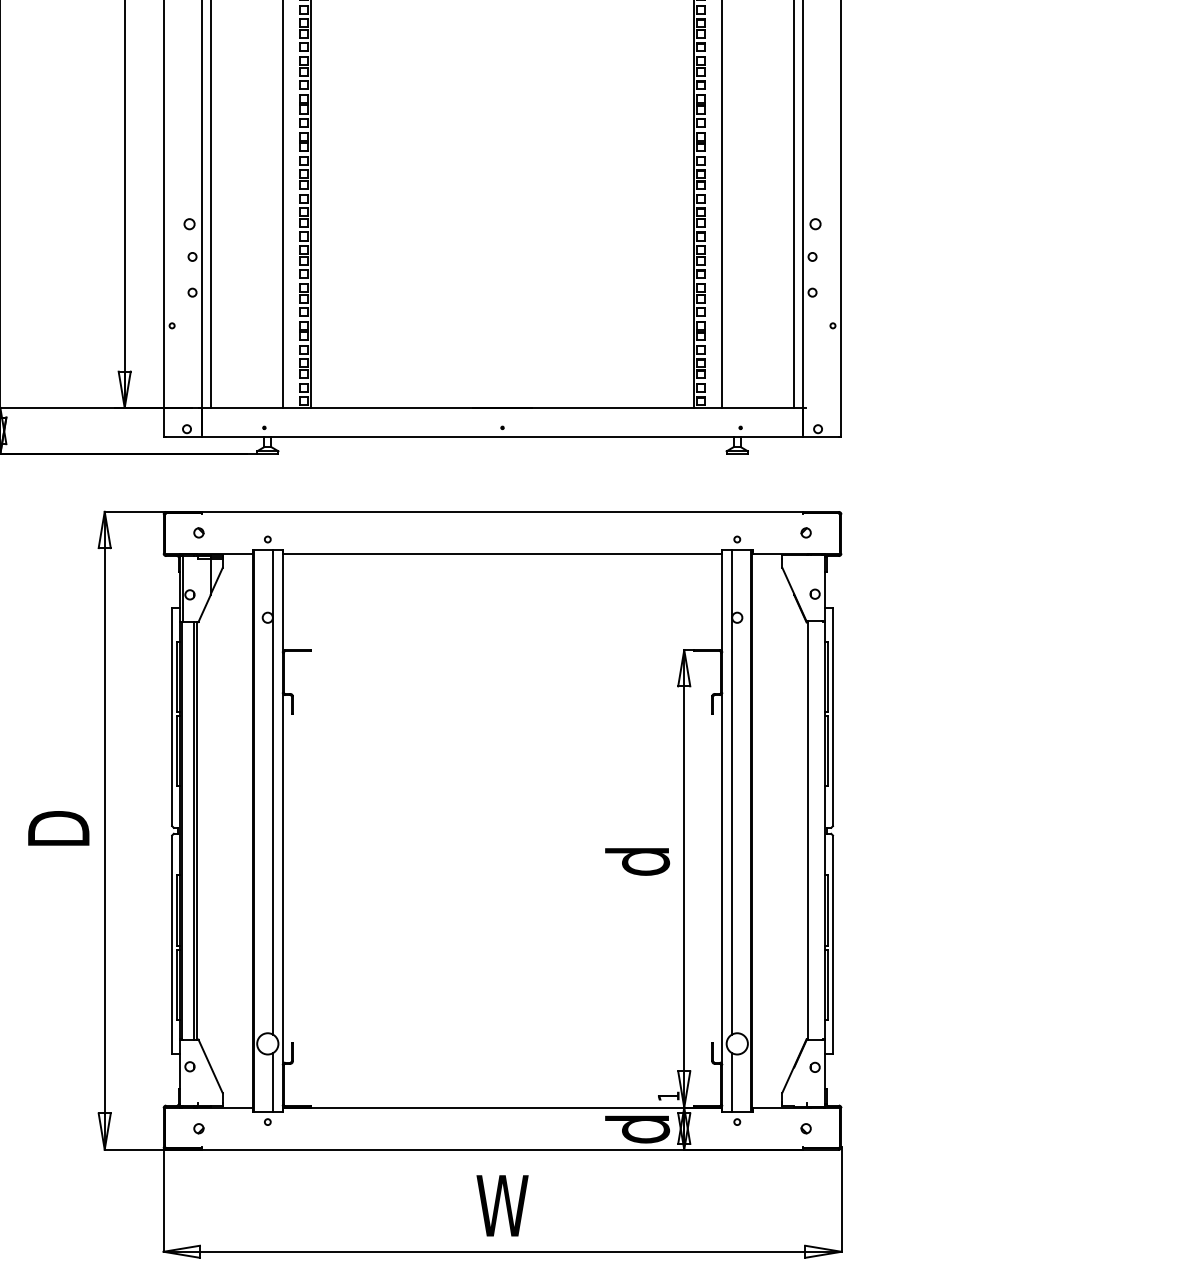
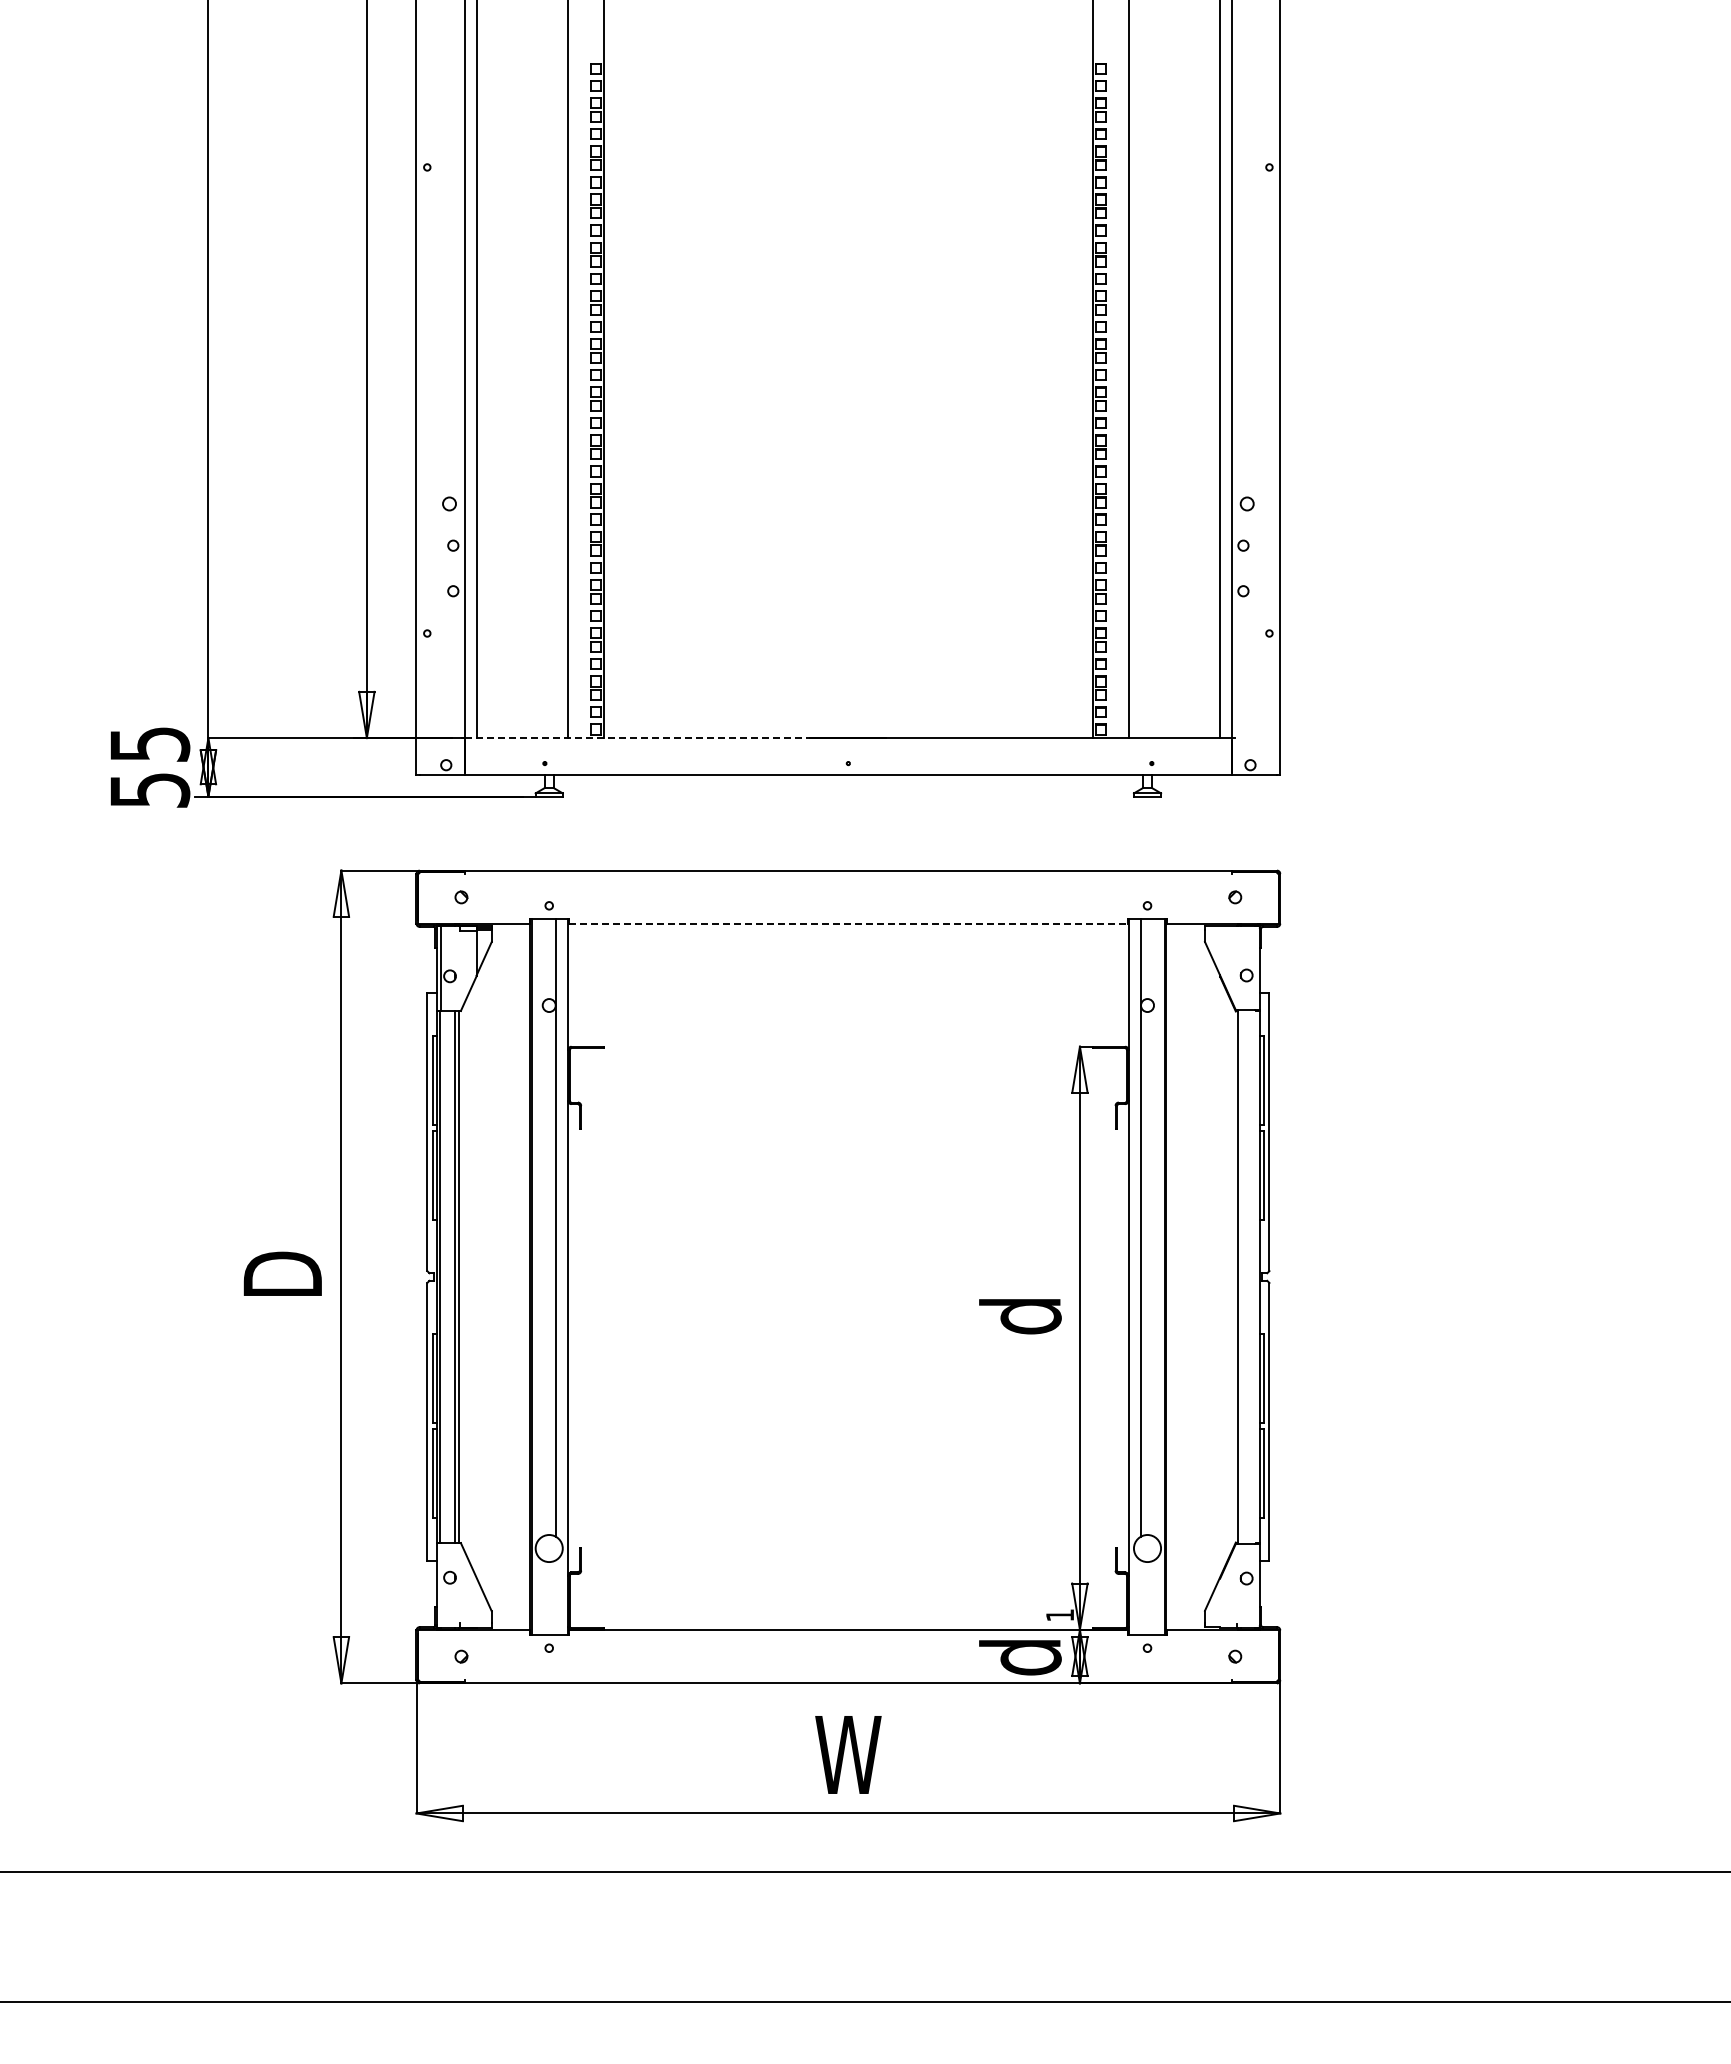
line: (337, 408) -> (637, 738), solid -> dashed
line: (502, 553) -> (848, 923), solid -> dashed
line: (272, 1082) -> (555, 1597), removed
line: (732, 1082) -> (1141, 1597), removed

